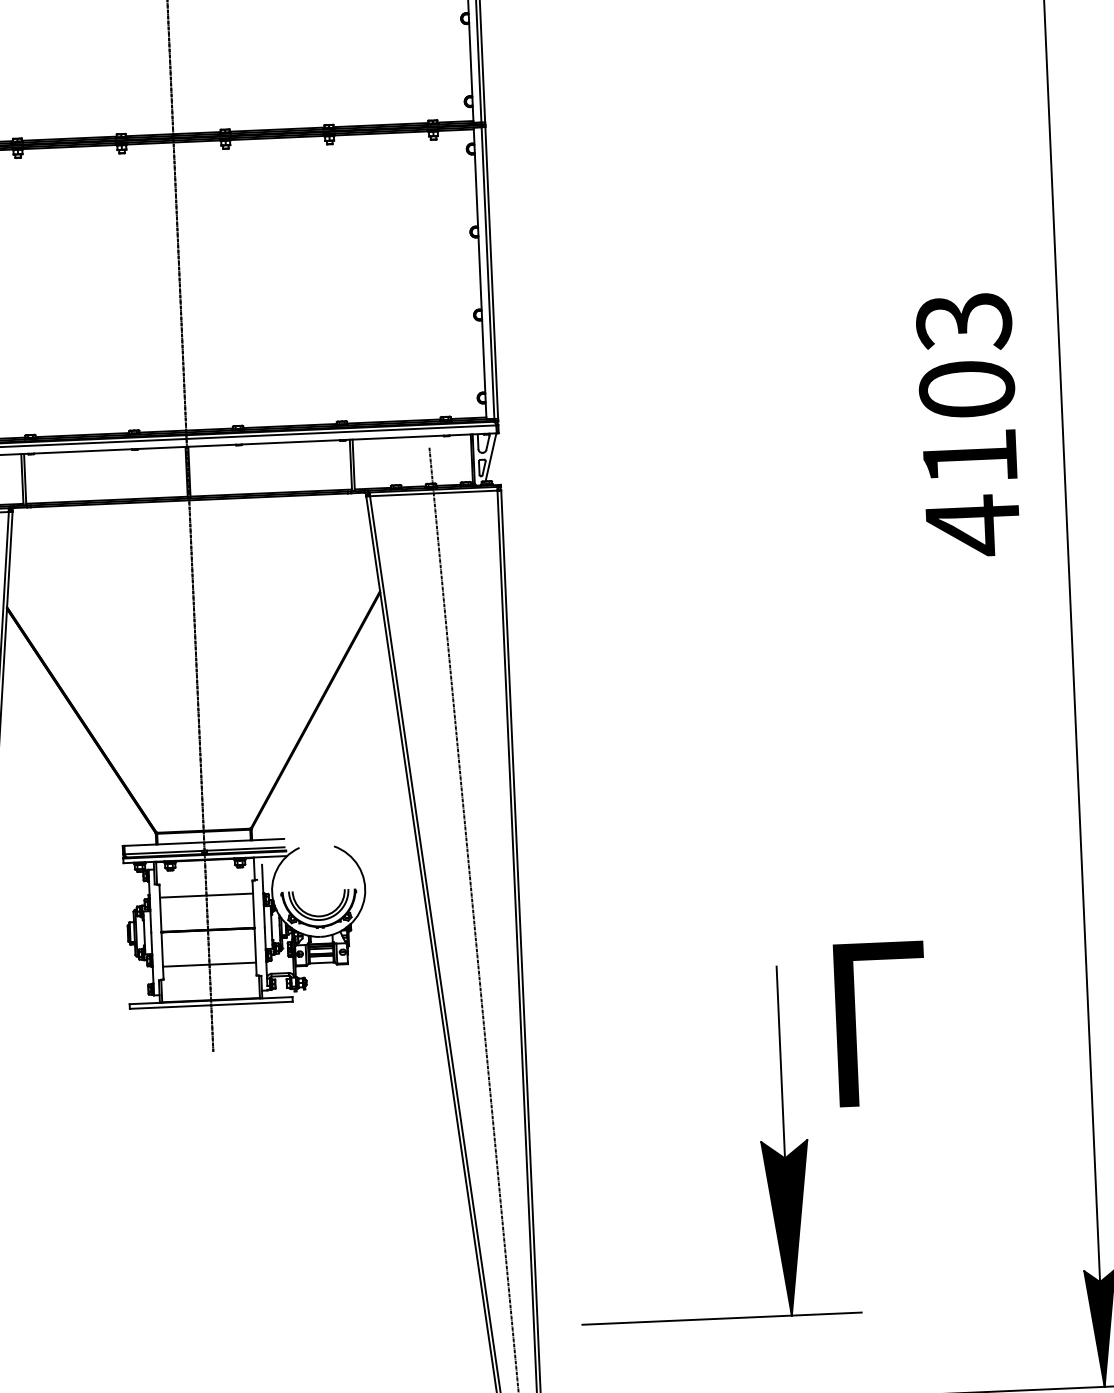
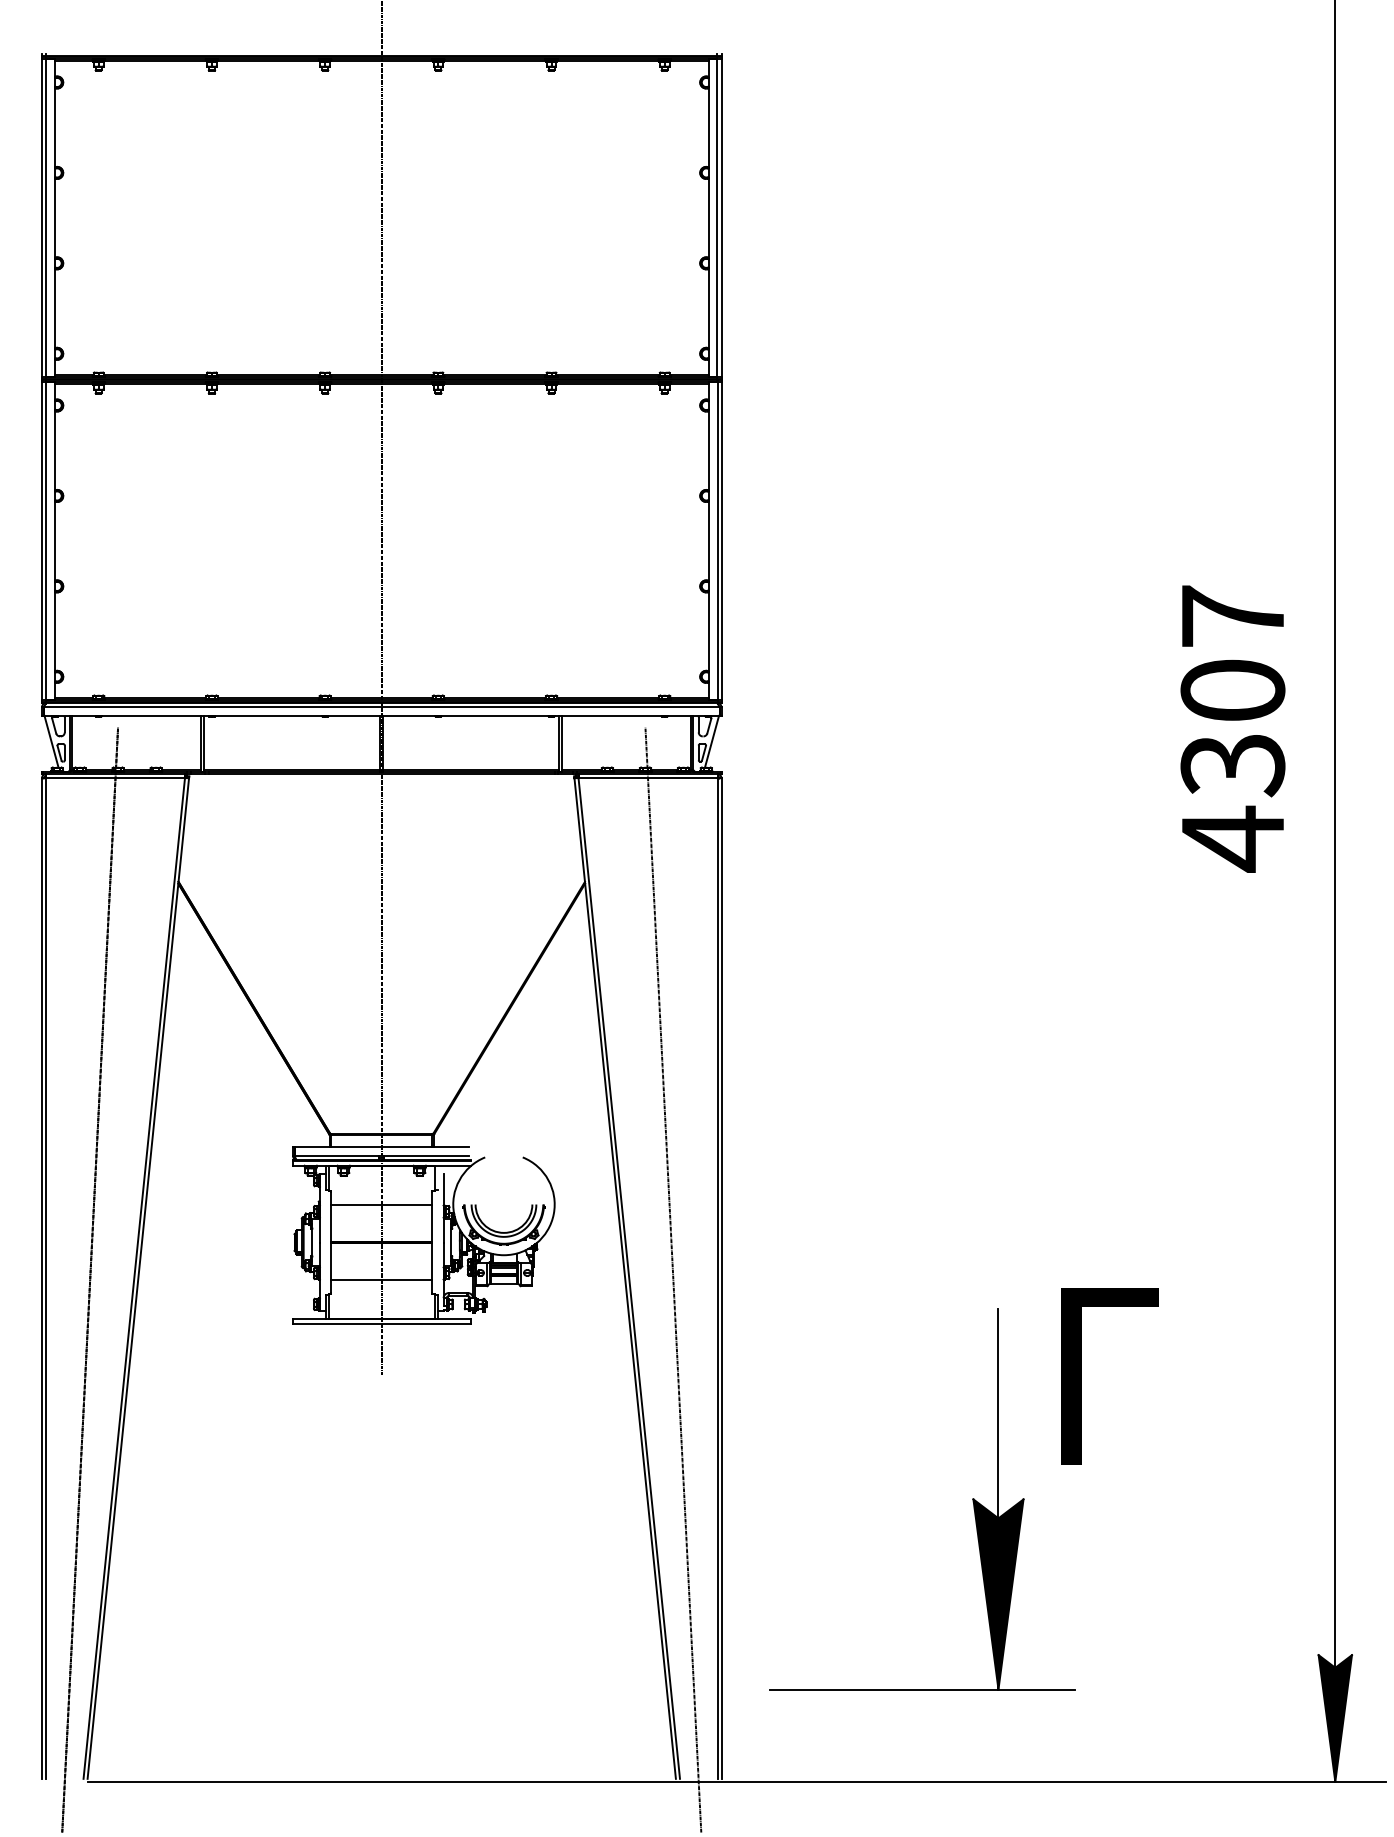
text: (966, 390) -> (1232, 691), 4103 -> 4307

